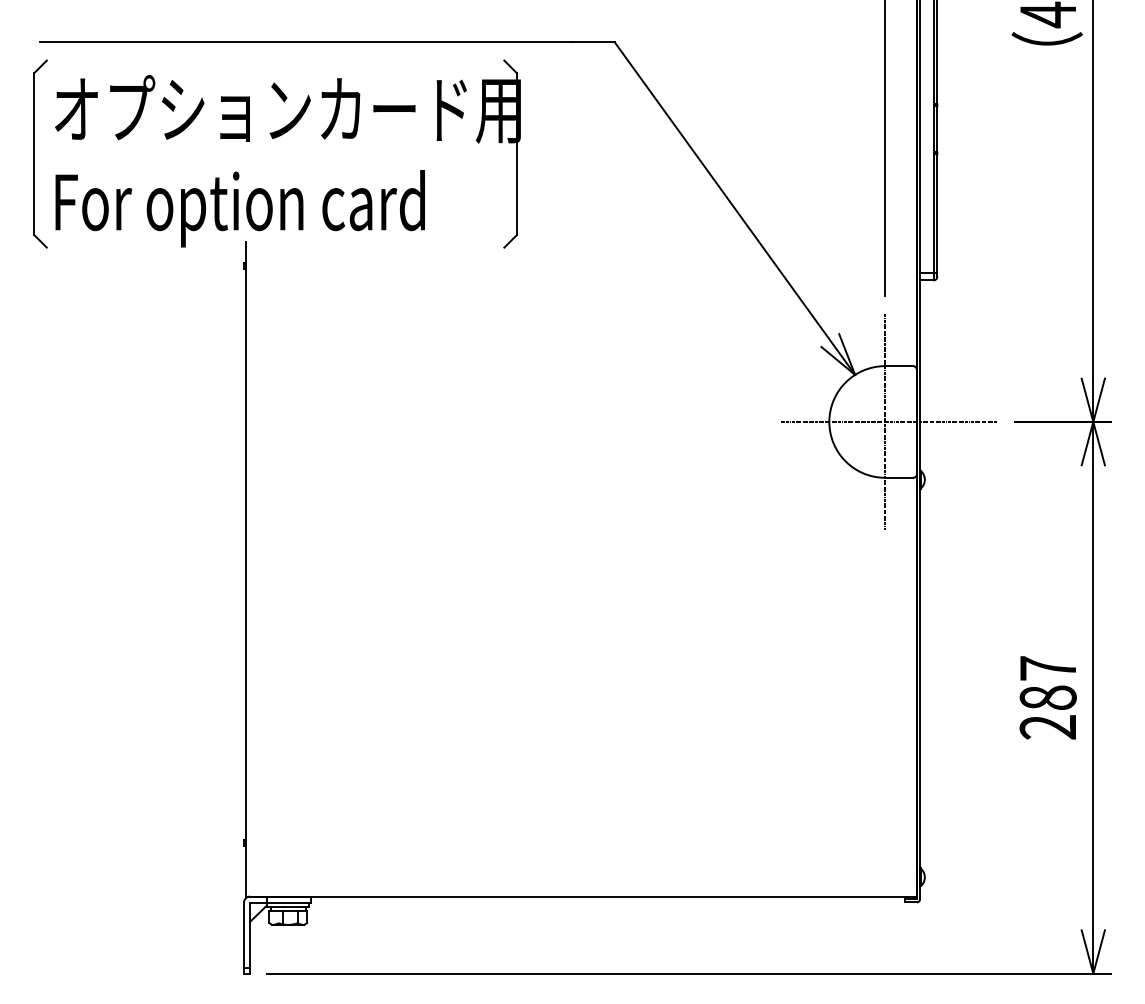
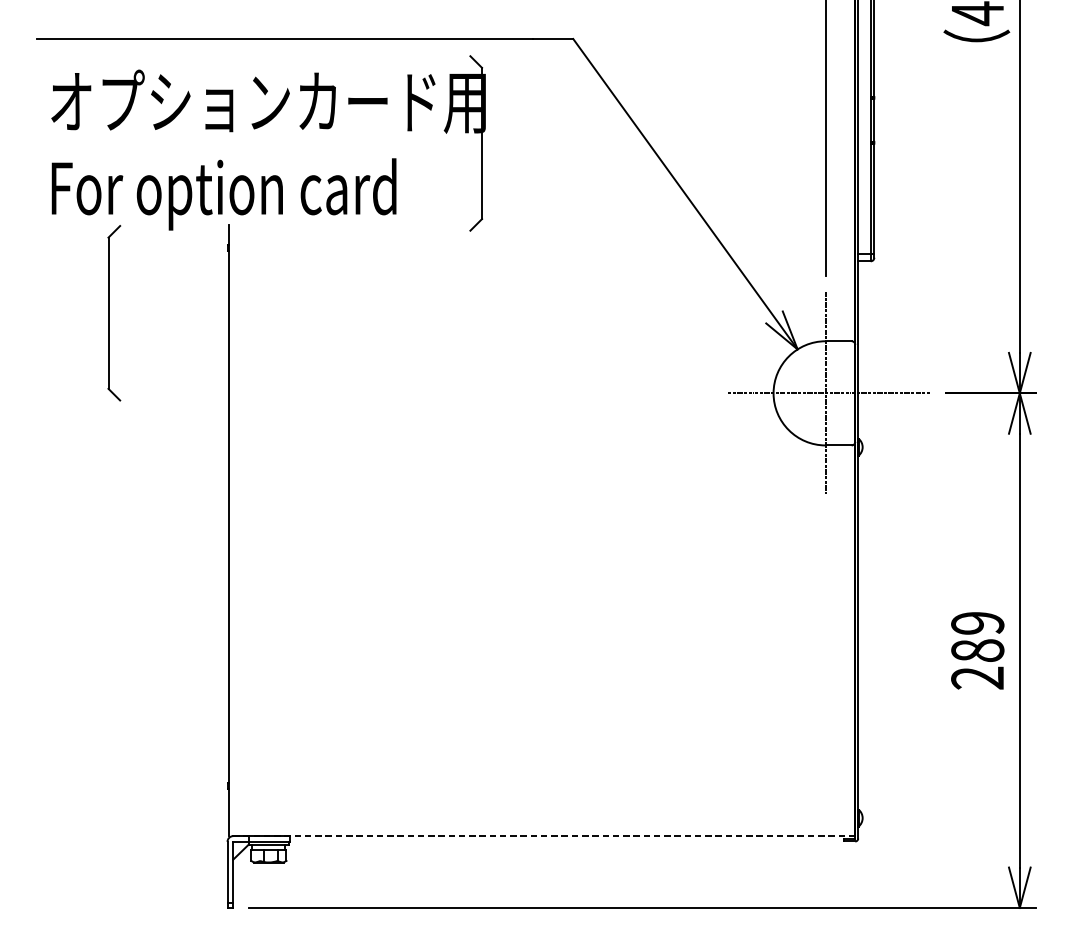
part: (40, 153) -> (114, 312), moved
text: (1047, 668) -> (977, 623), 287 -> 289
line: (581, 896) -> (542, 835), solid -> dashed

